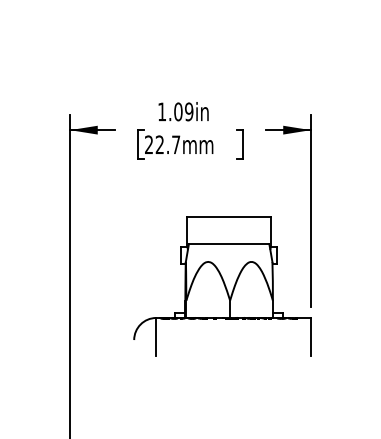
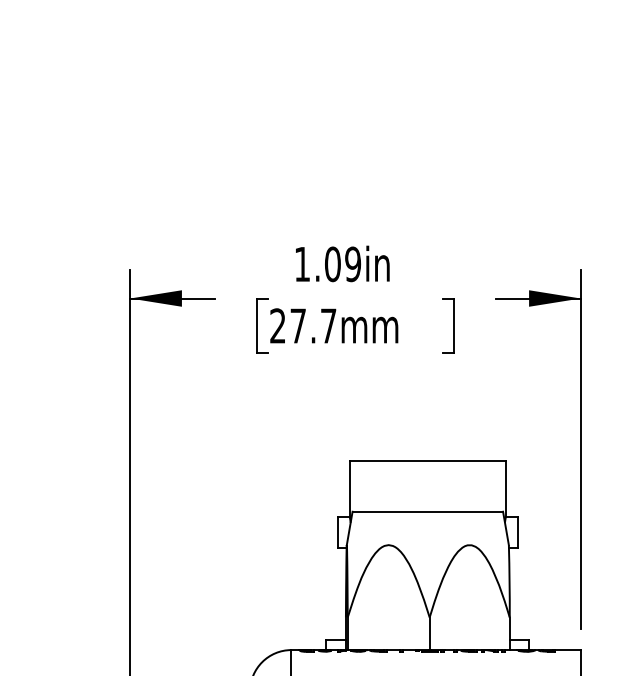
text: (159, 144) -> (297, 325), 22.7mm -> 27.7mm

